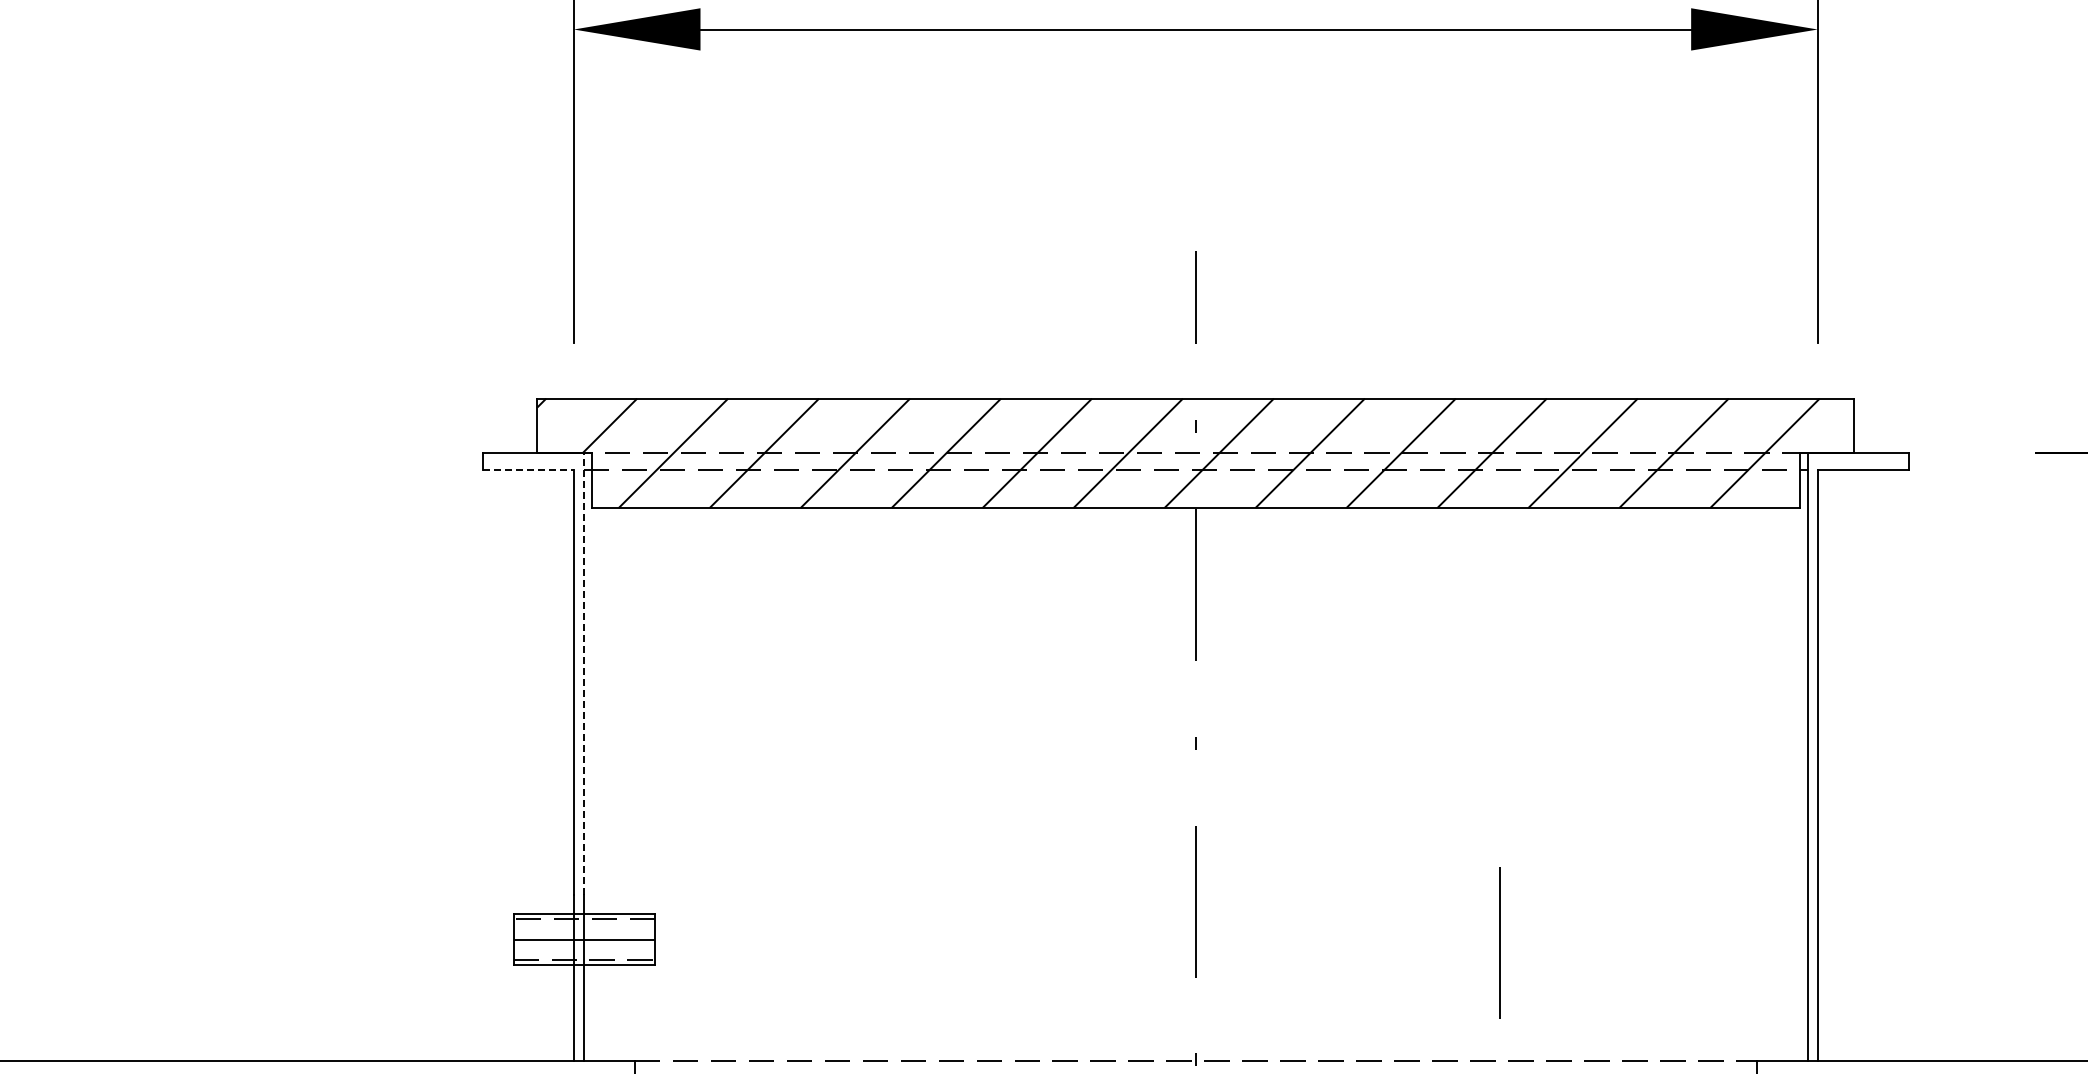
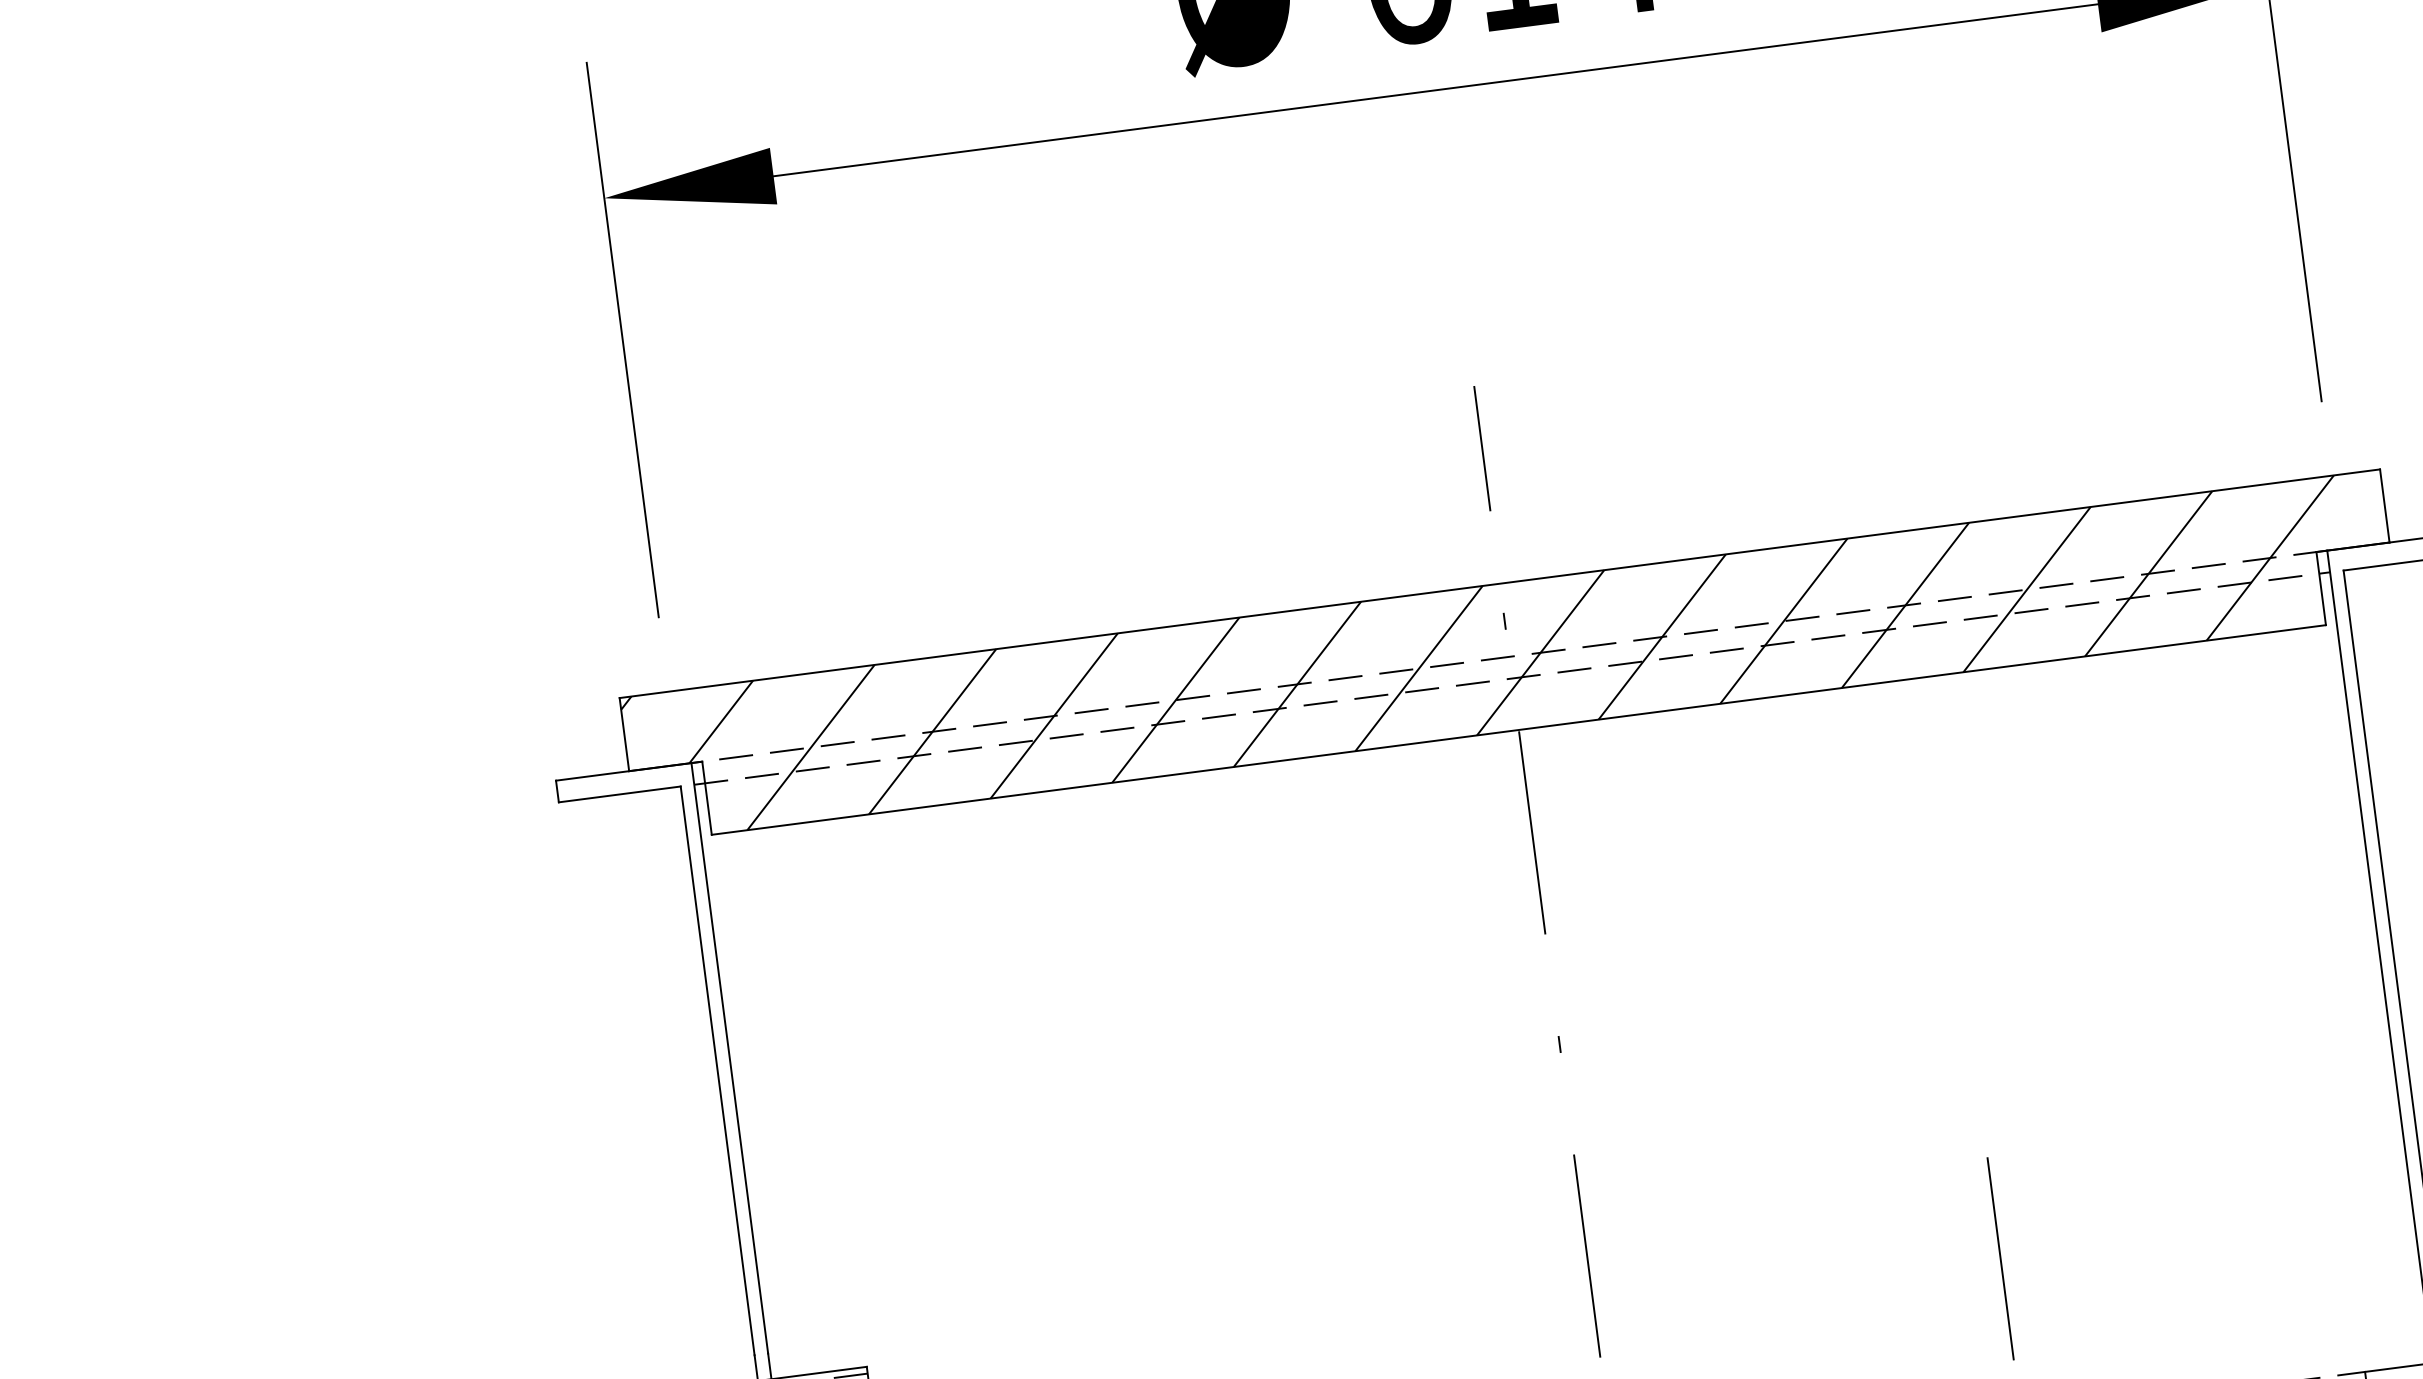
line: (528, 469) -> (620, 794), dashed -> solid
line: (584, 674) -> (730, 1058), dashed -> solid

